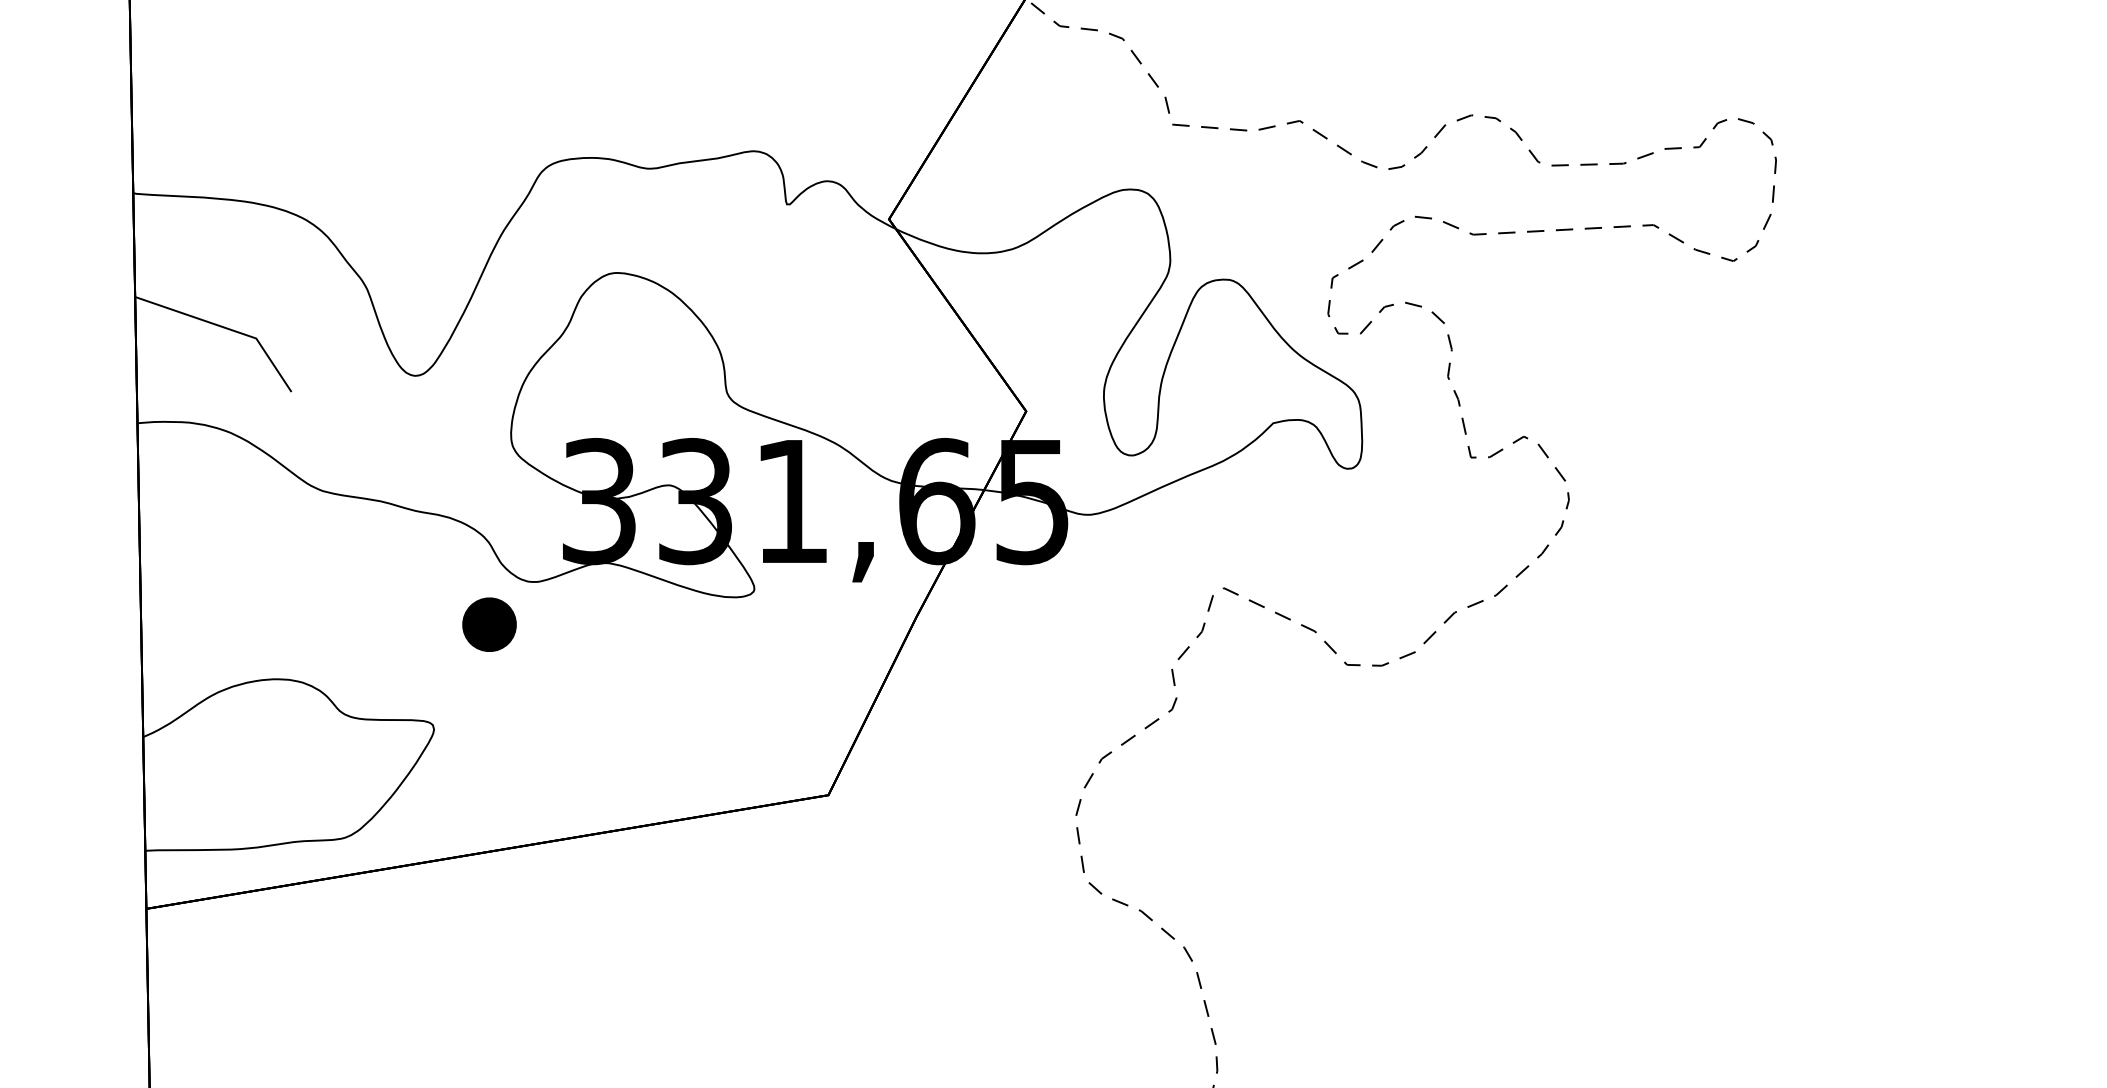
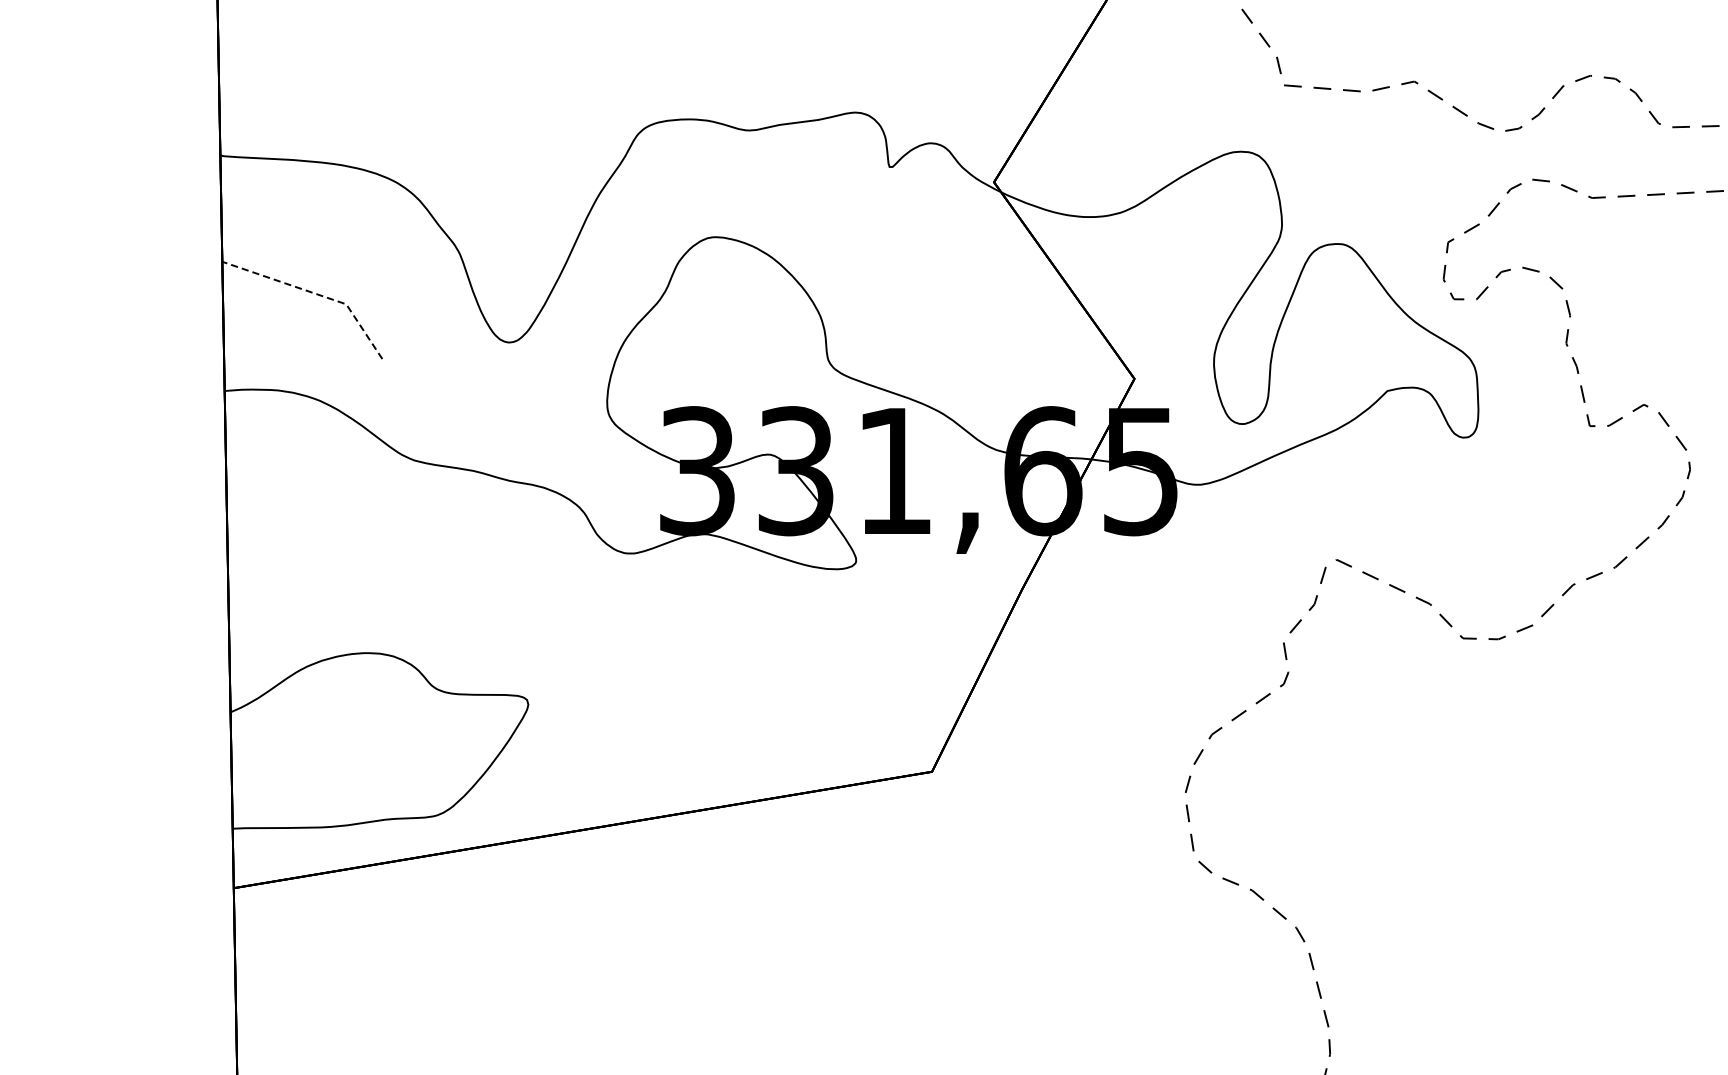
line: (226, 328) -> (315, 294), solid -> dashed
part: (489, 624) -> (585, 597), removed

